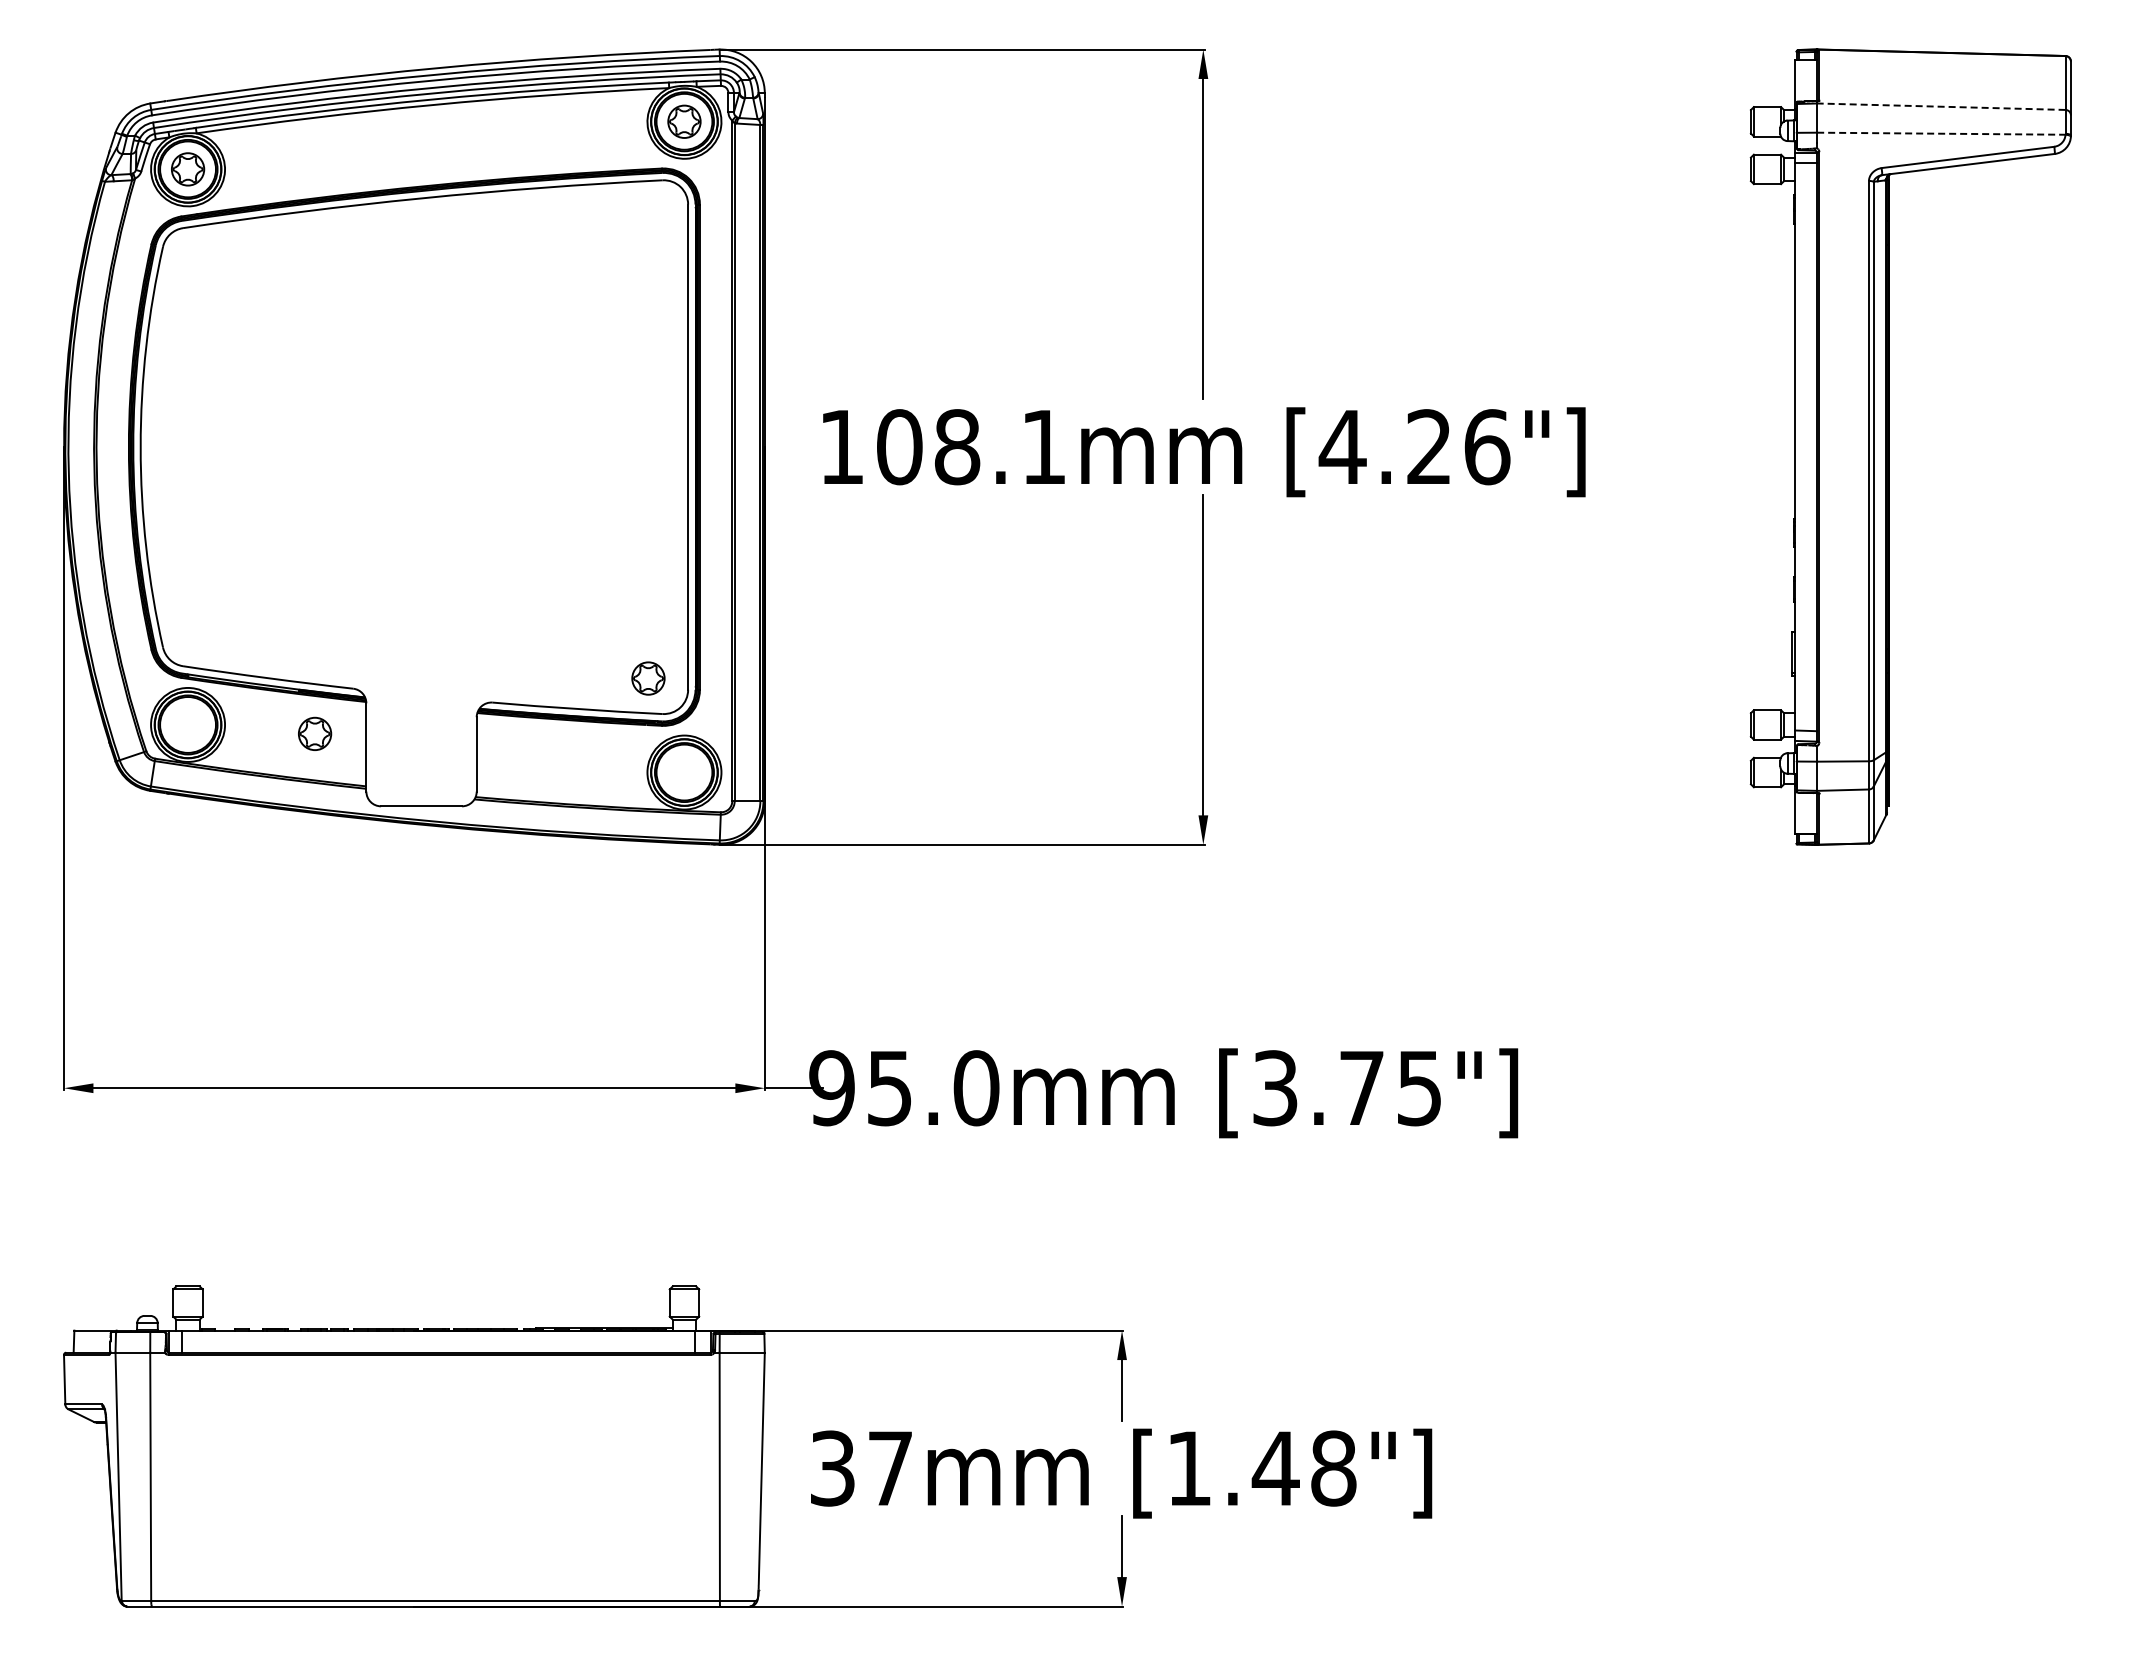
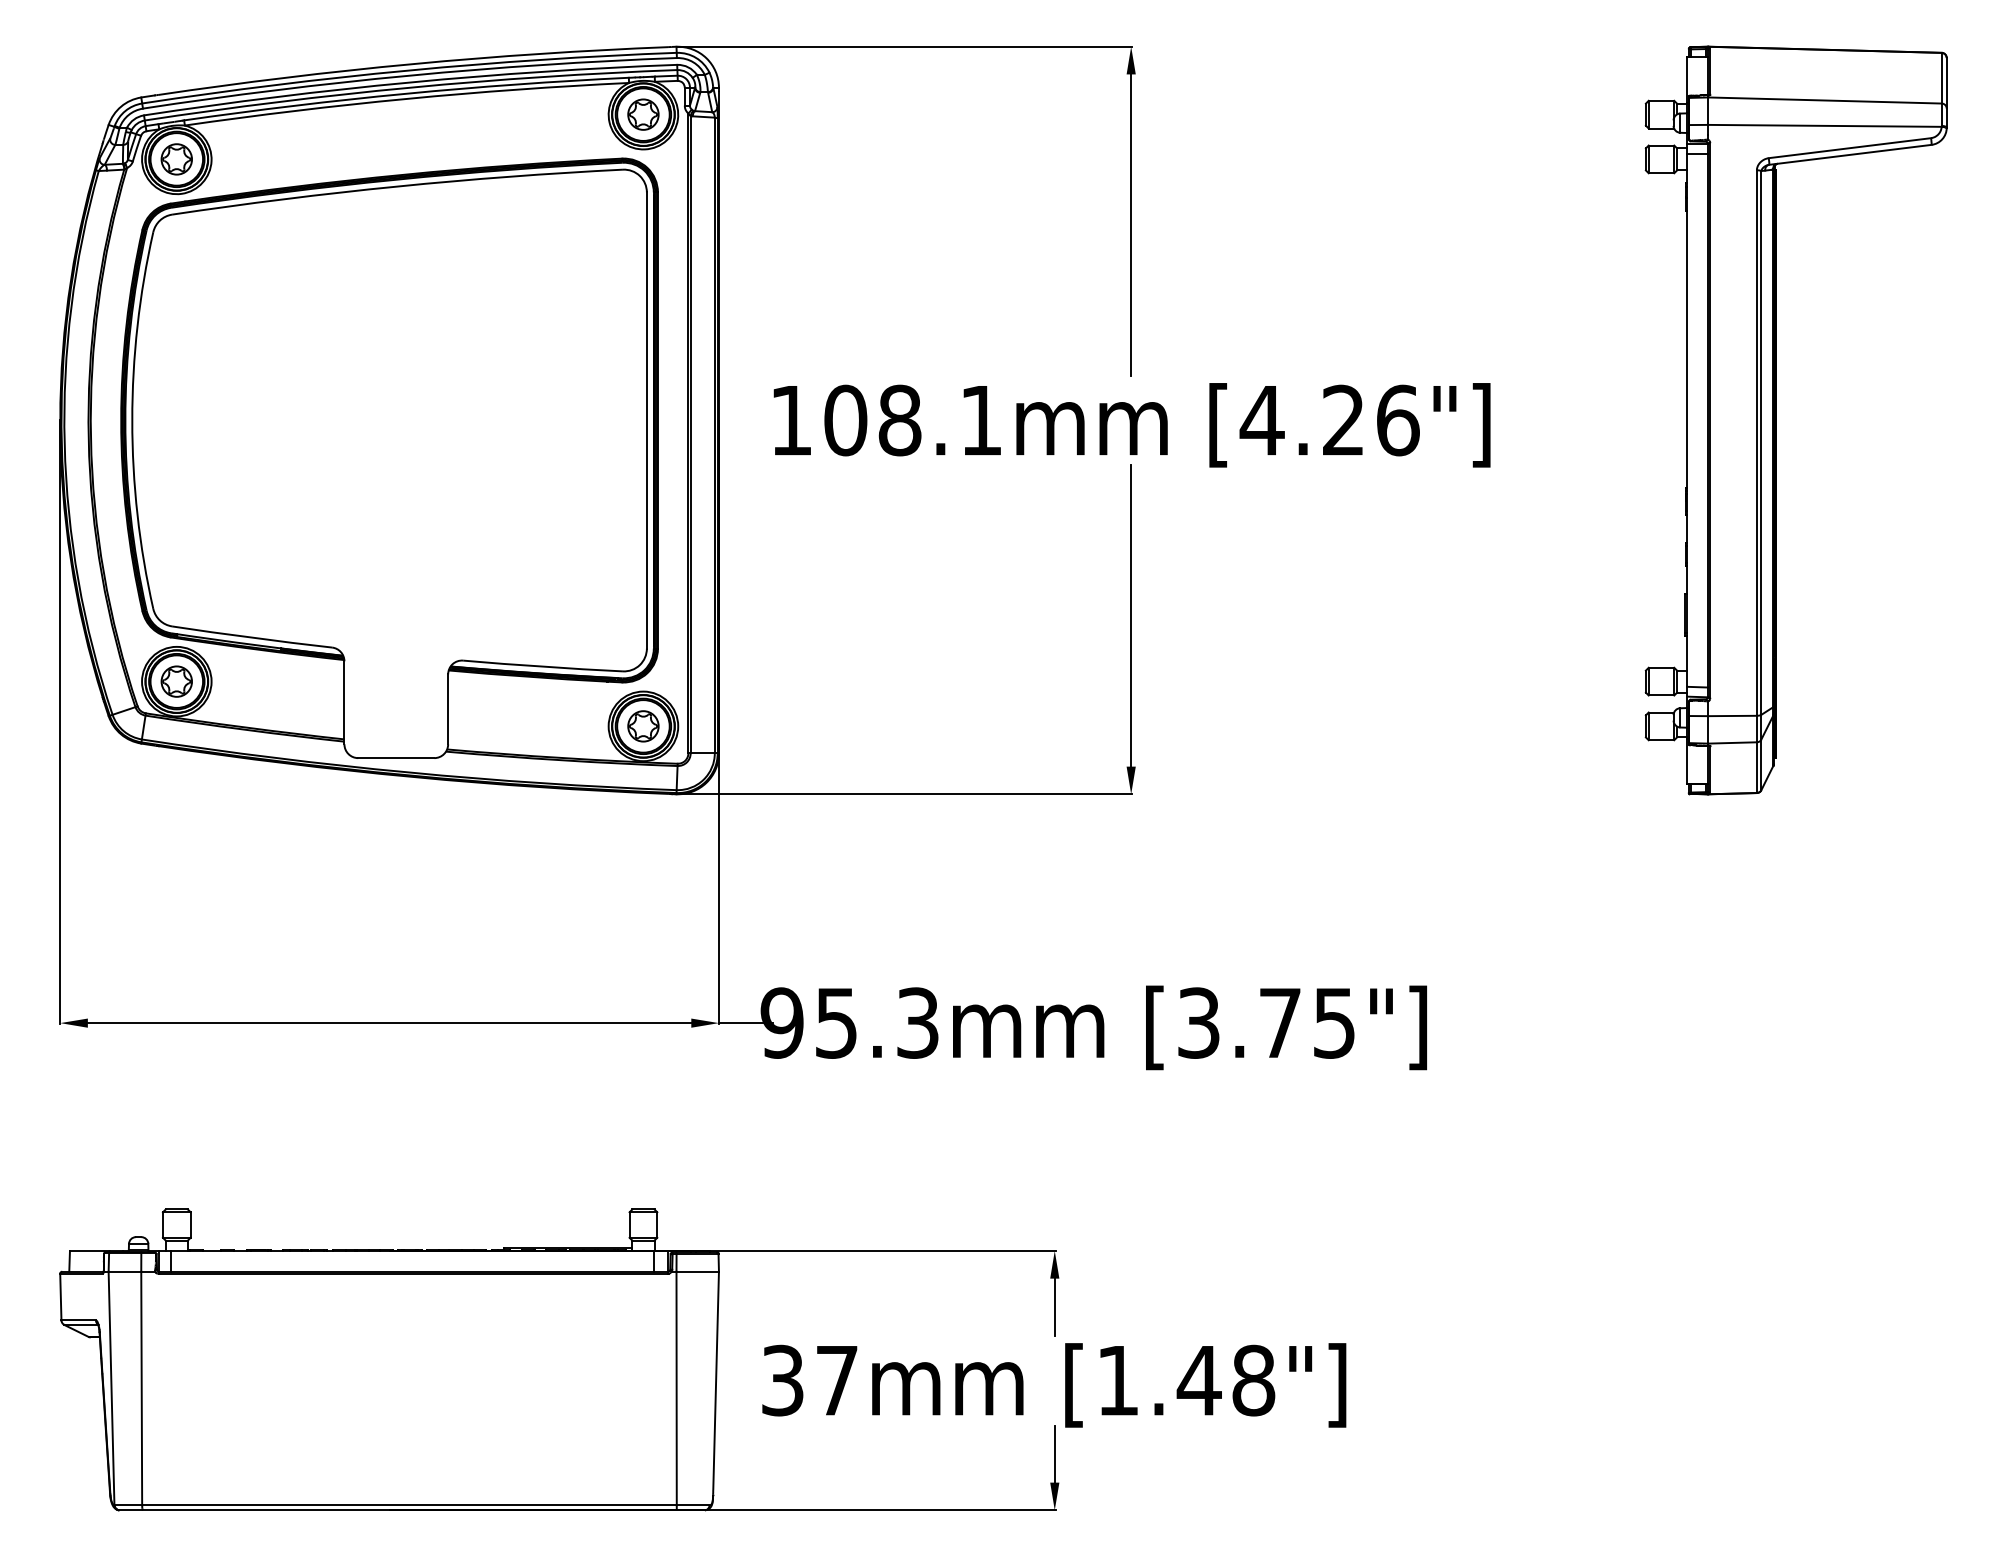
line: (1940, 106) -> (1824, 100), dashed -> solid
line: (1941, 133) -> (1825, 125), dashed -> solid
part: (648, 678) -> (643, 726), moved
part: (315, 733) -> (177, 681), moved
text: (976, 1088) -> (917, 1023), 95.0mm -> 95.3mm

